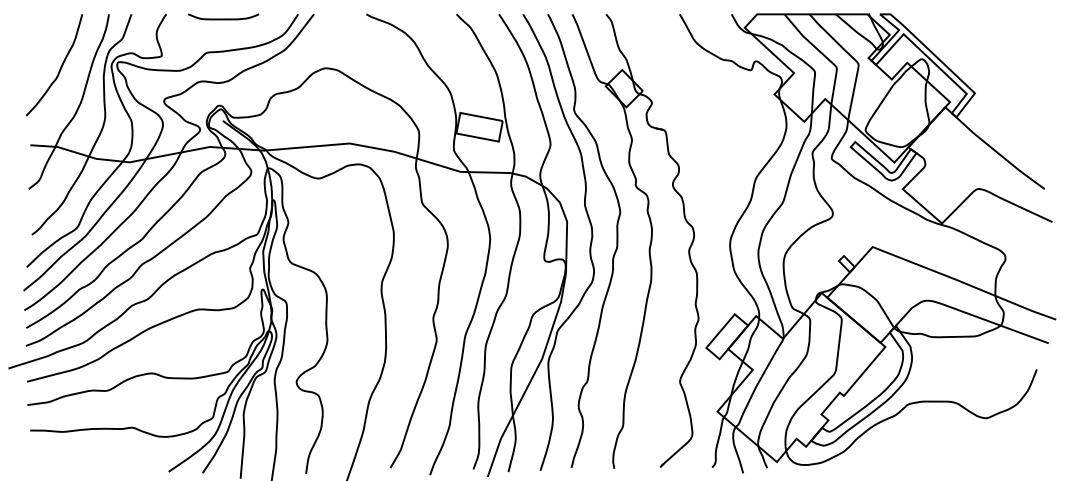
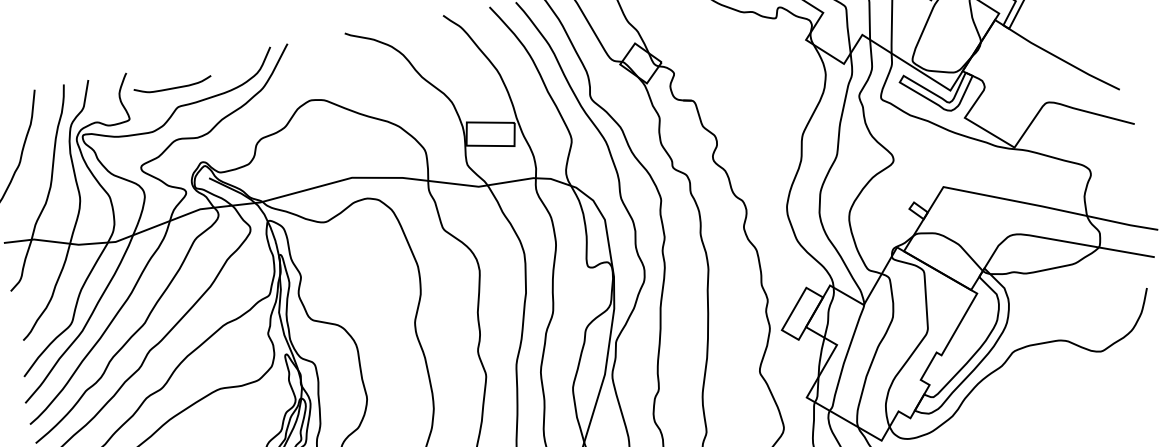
curve: (223, 18) -> (173, 87), moved

